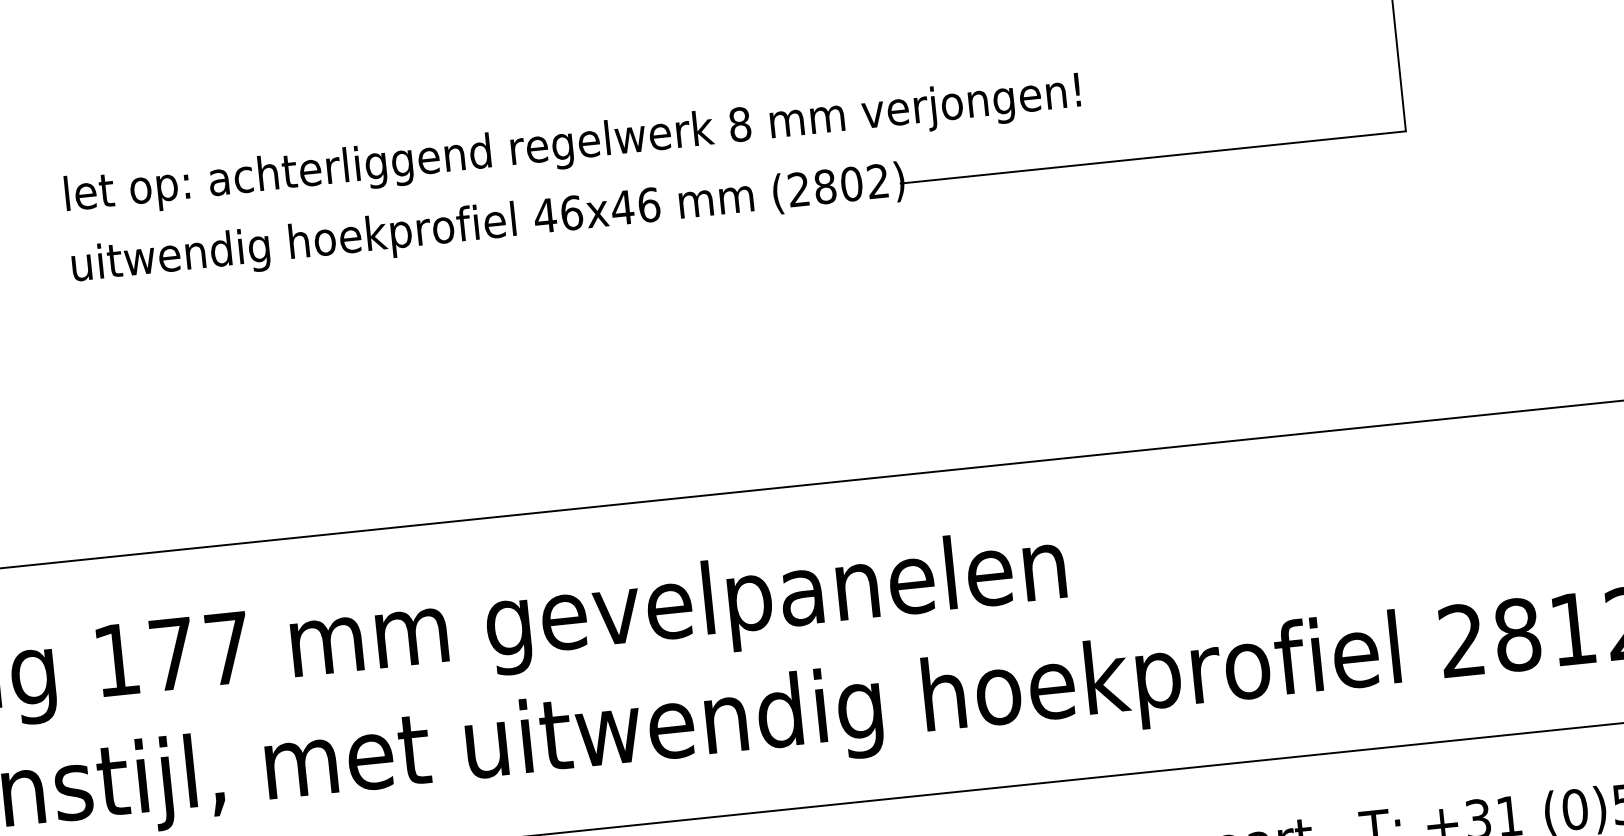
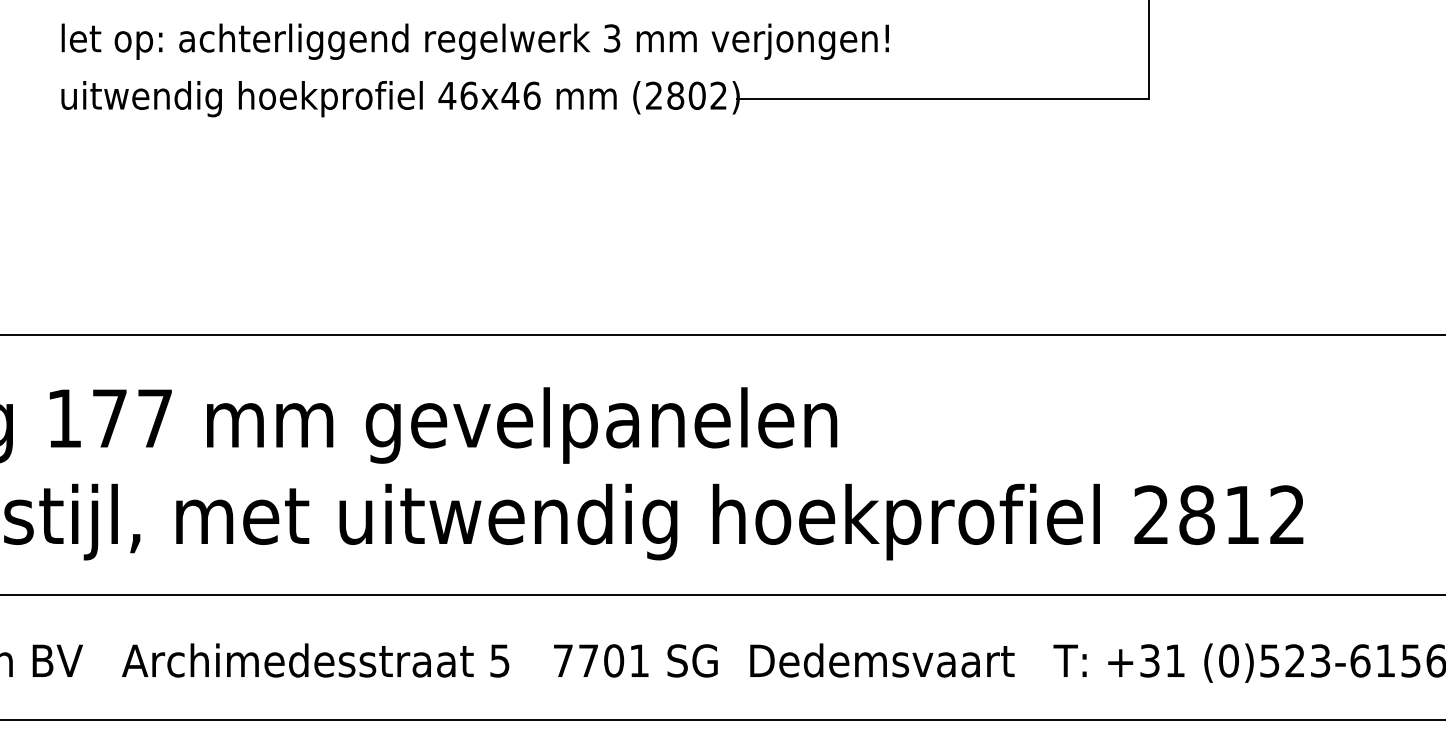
text: (739, 124) -> (611, 38), 8 -> 3

